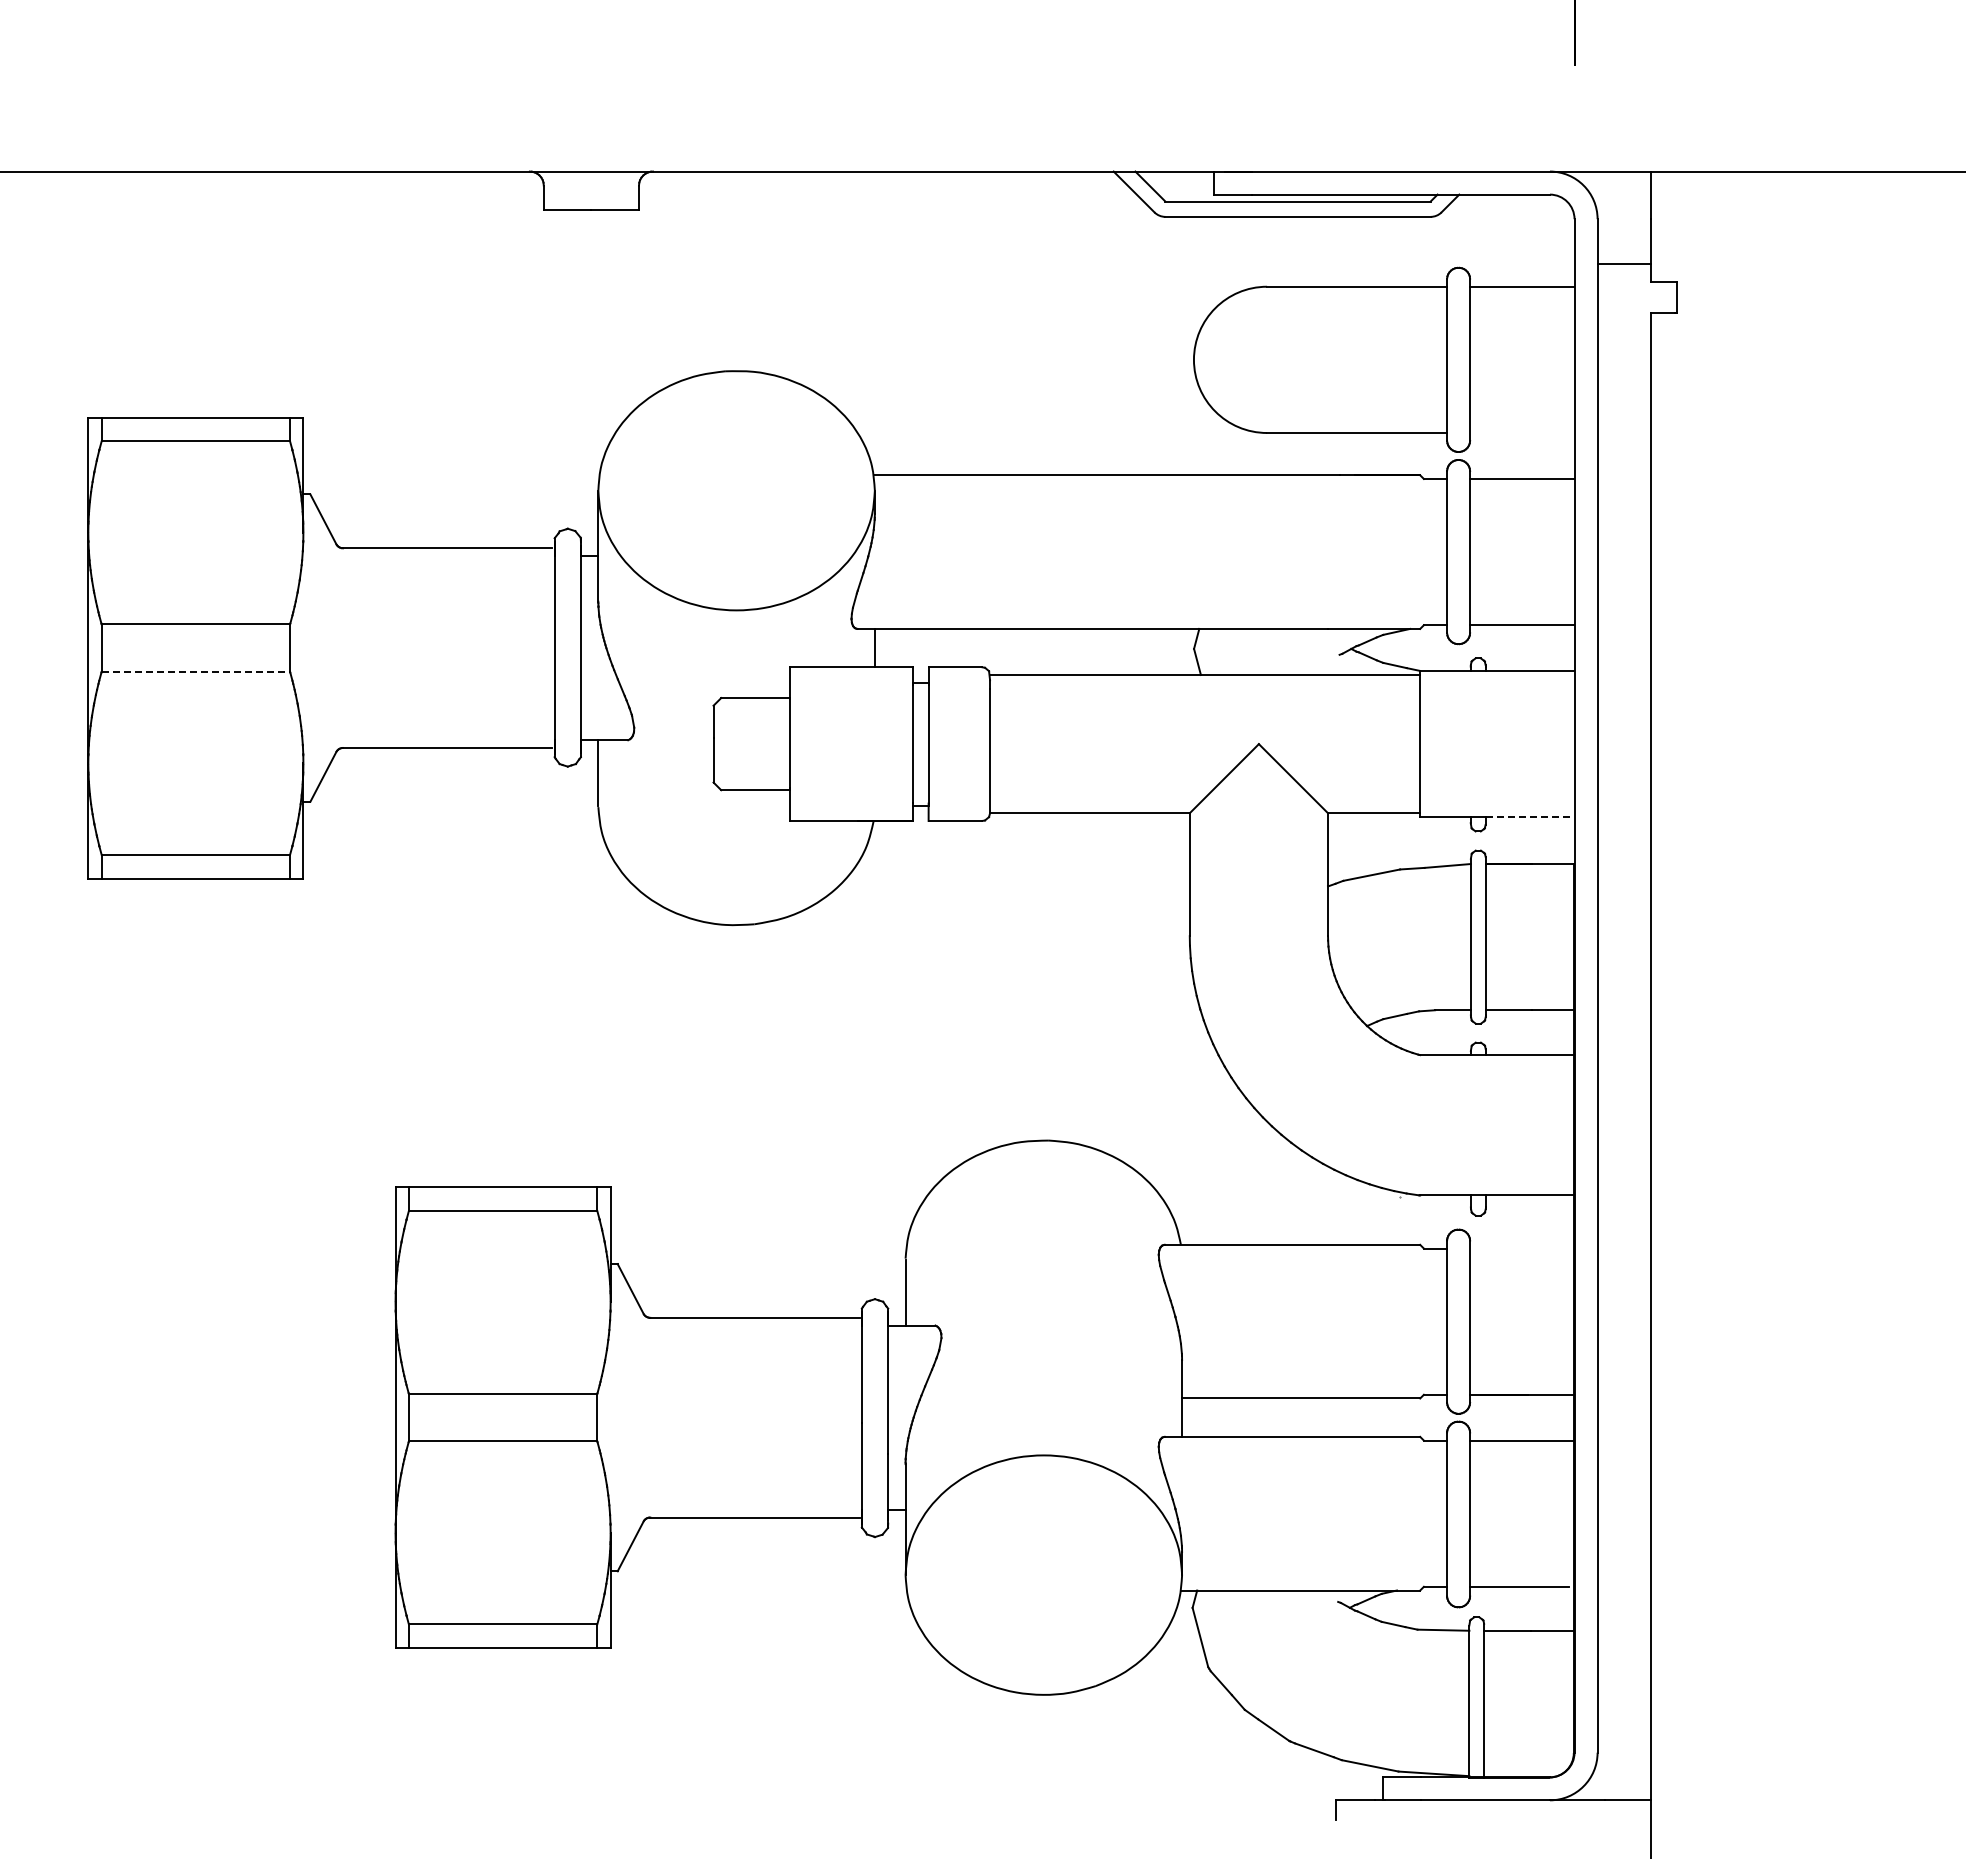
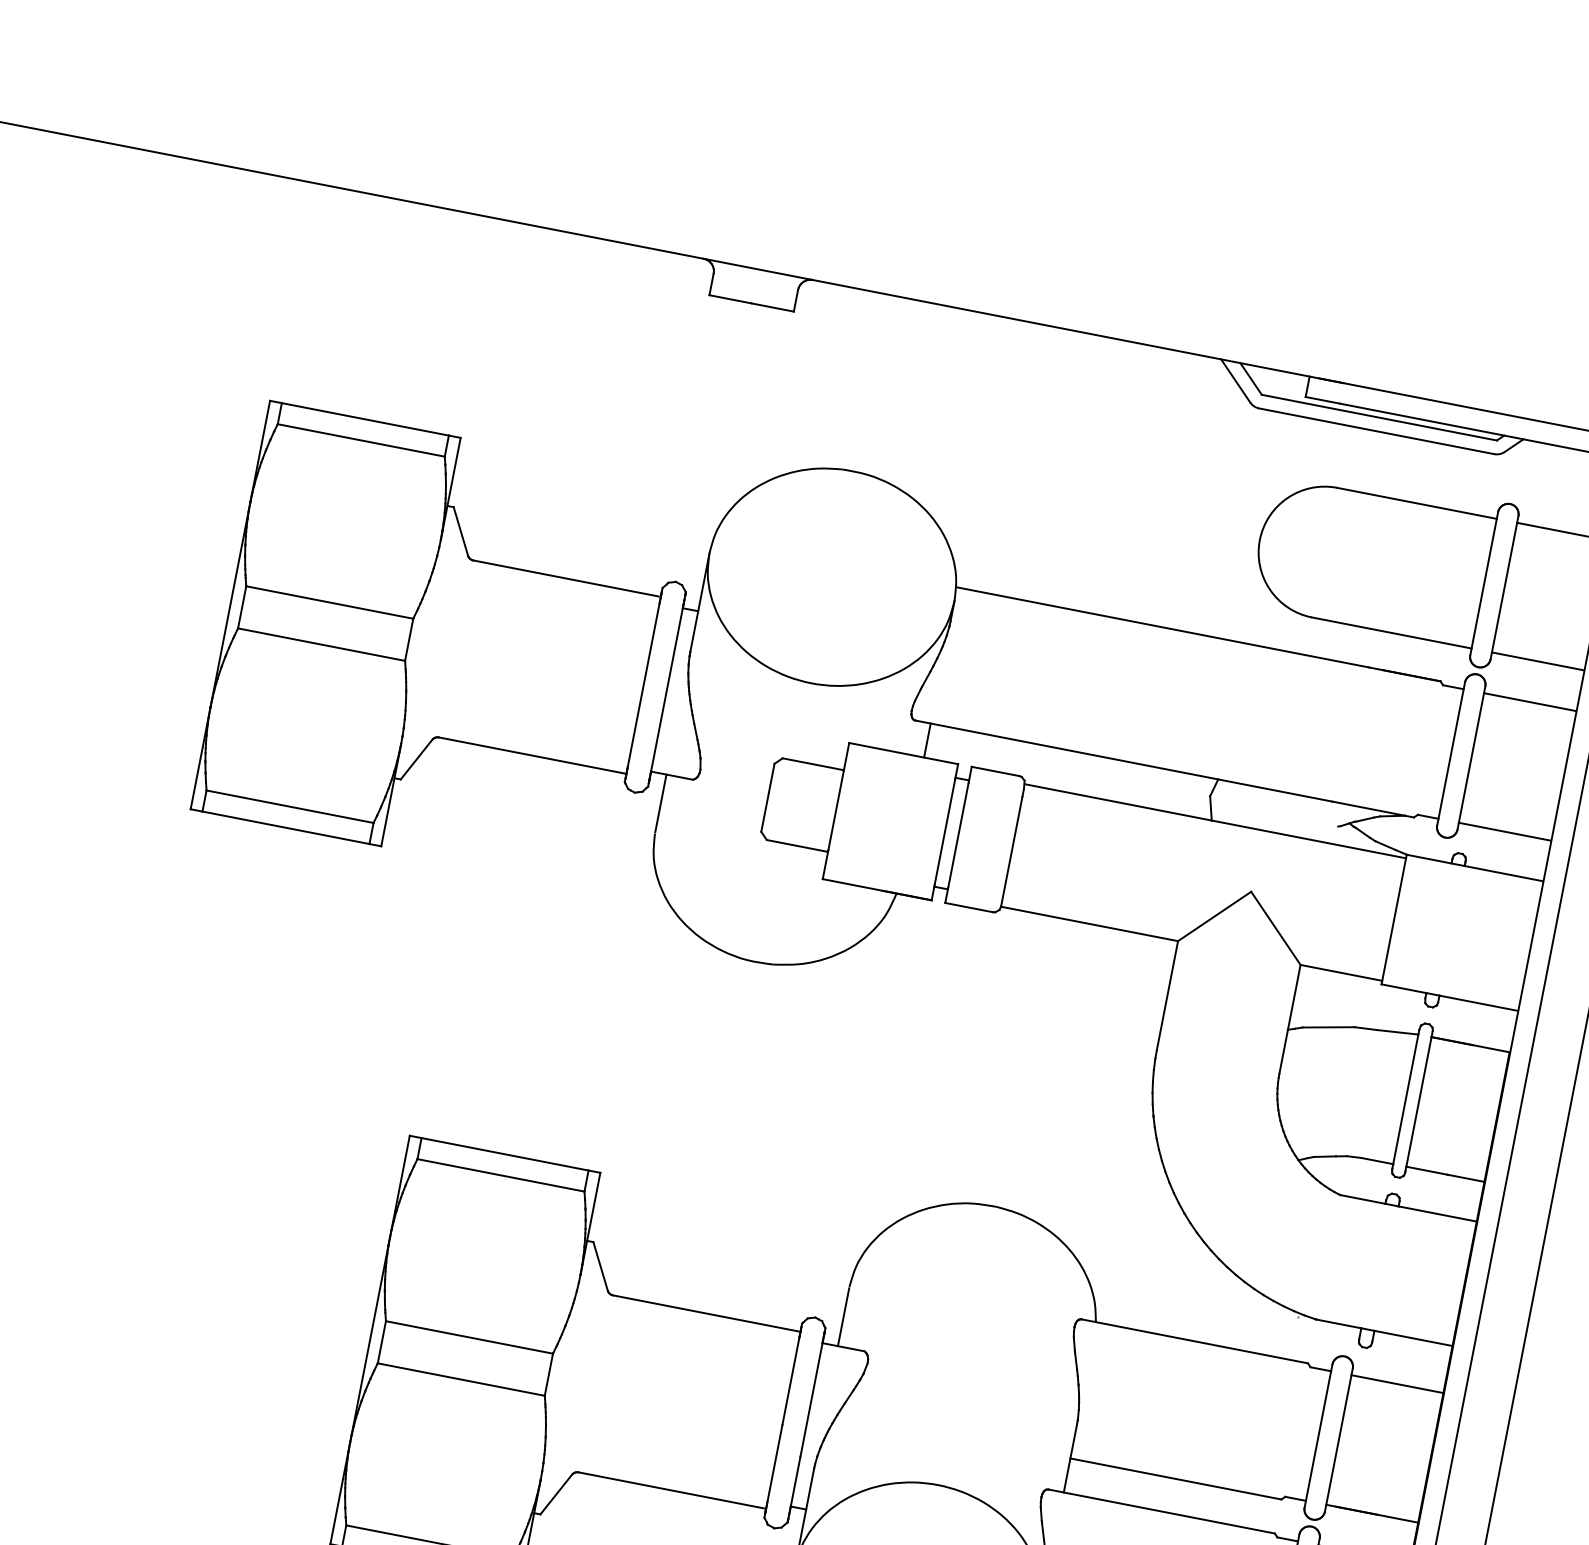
line: (1521, 433) -> (1537, 661), added
line: (196, 671) -> (322, 644), dashed -> solid
line: (1530, 817) -> (1479, 1003), dashed -> solid
line: (1521, 1248) -> (1397, 1384), added

